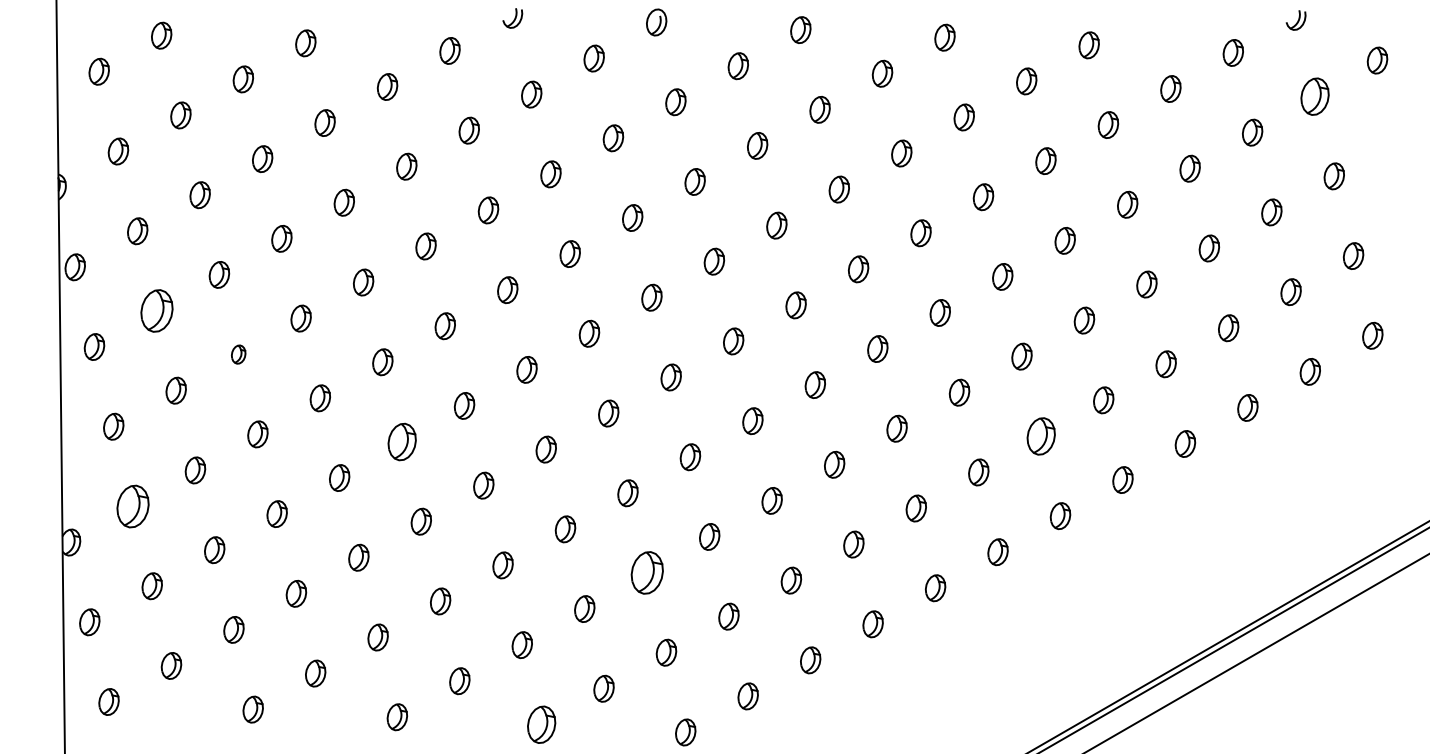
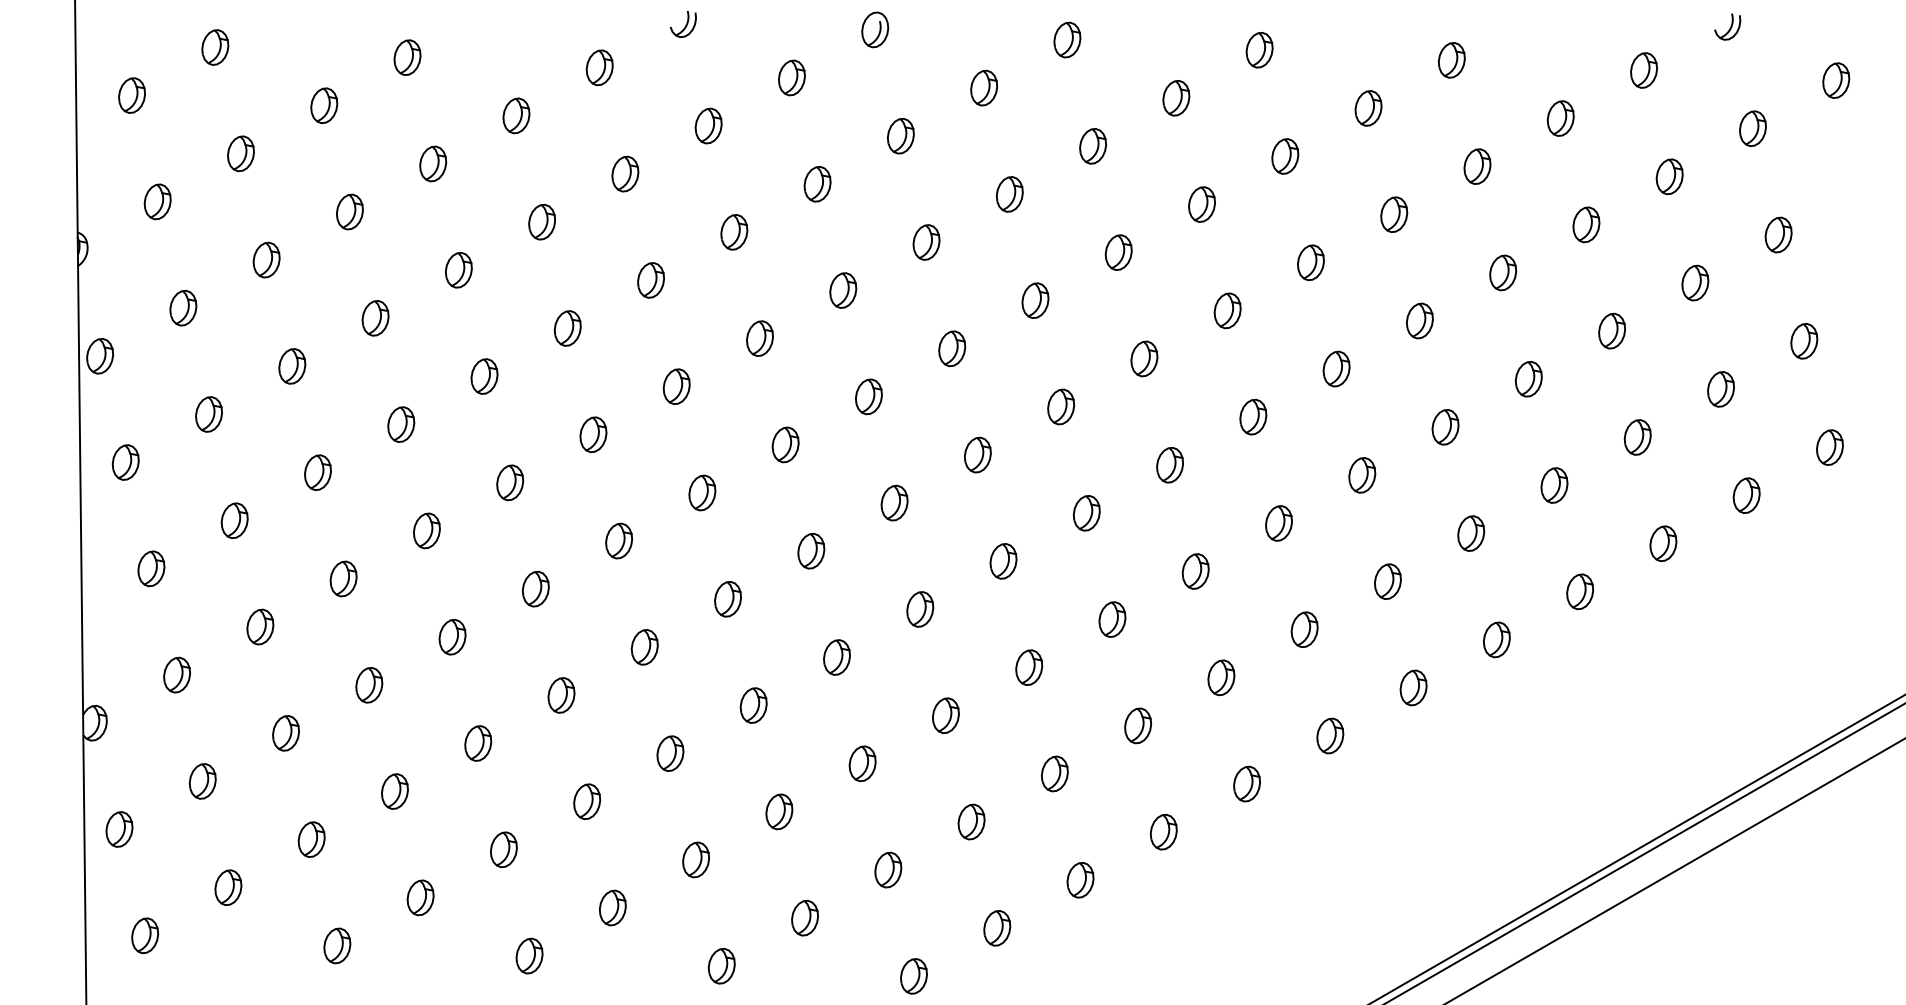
part: (1314, 96) -> (1752, 128), size x0.71
part: (156, 310) -> (208, 414), size x0.62
part: (238, 354) -> (317, 472), size x1.43
part: (1040, 436) -> (1387, 581), size x0.71
part: (401, 441) -> (535, 588), size x0.71
part: (132, 506) -> (176, 674), size x0.62
part: (647, 572) -> (862, 763), size x0.62
part: (541, 725) -> (721, 966), size x0.71

